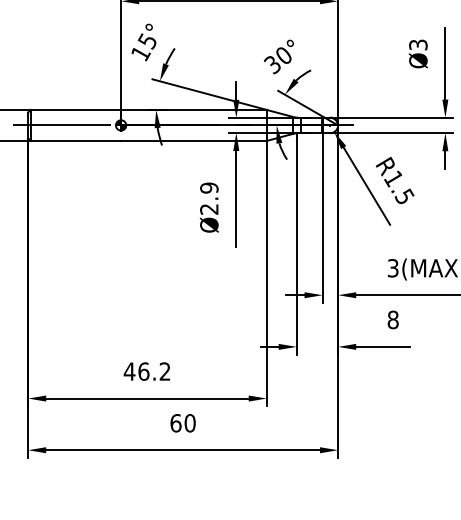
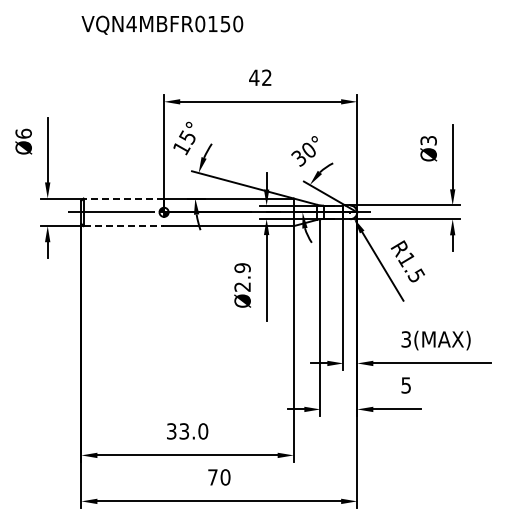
line: (75, 109) -> (123, 198), solid -> dashed
line: (76, 141) -> (124, 226), solid -> dashed
text: (393, 320) -> (406, 385), 8 -> 5
text: (147, 371) -> (187, 431), 46.2 -> 33.0
text: (175, 423) -> (212, 477), 60 -> 70

